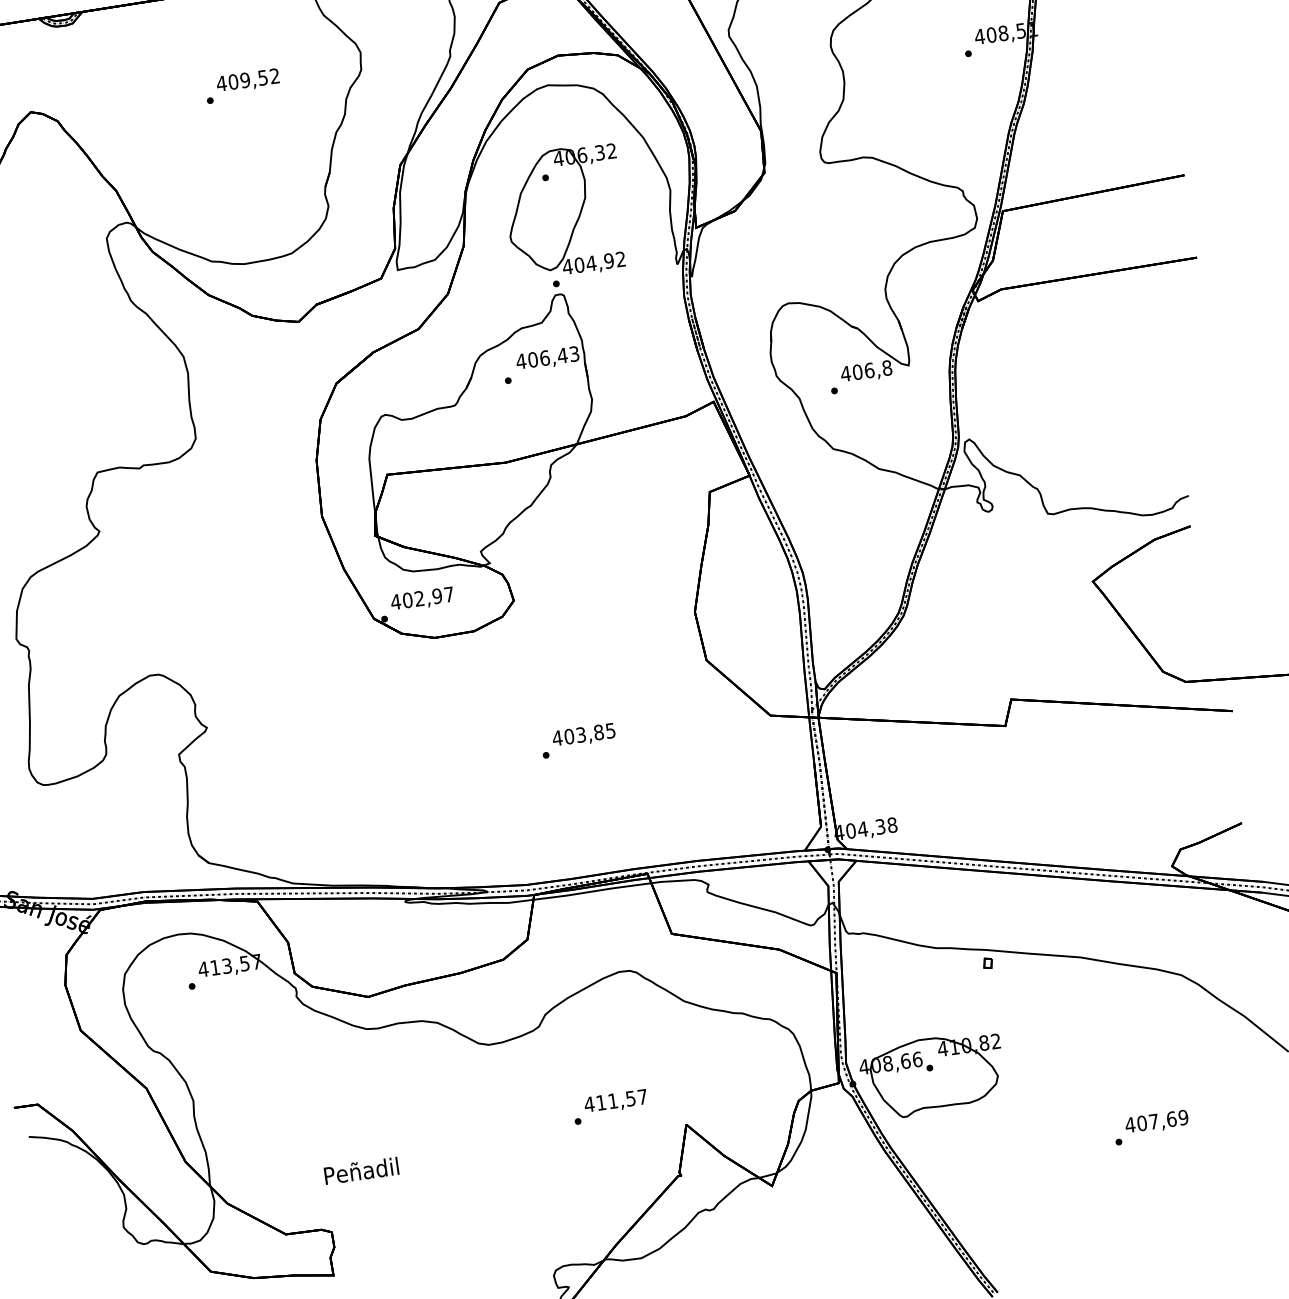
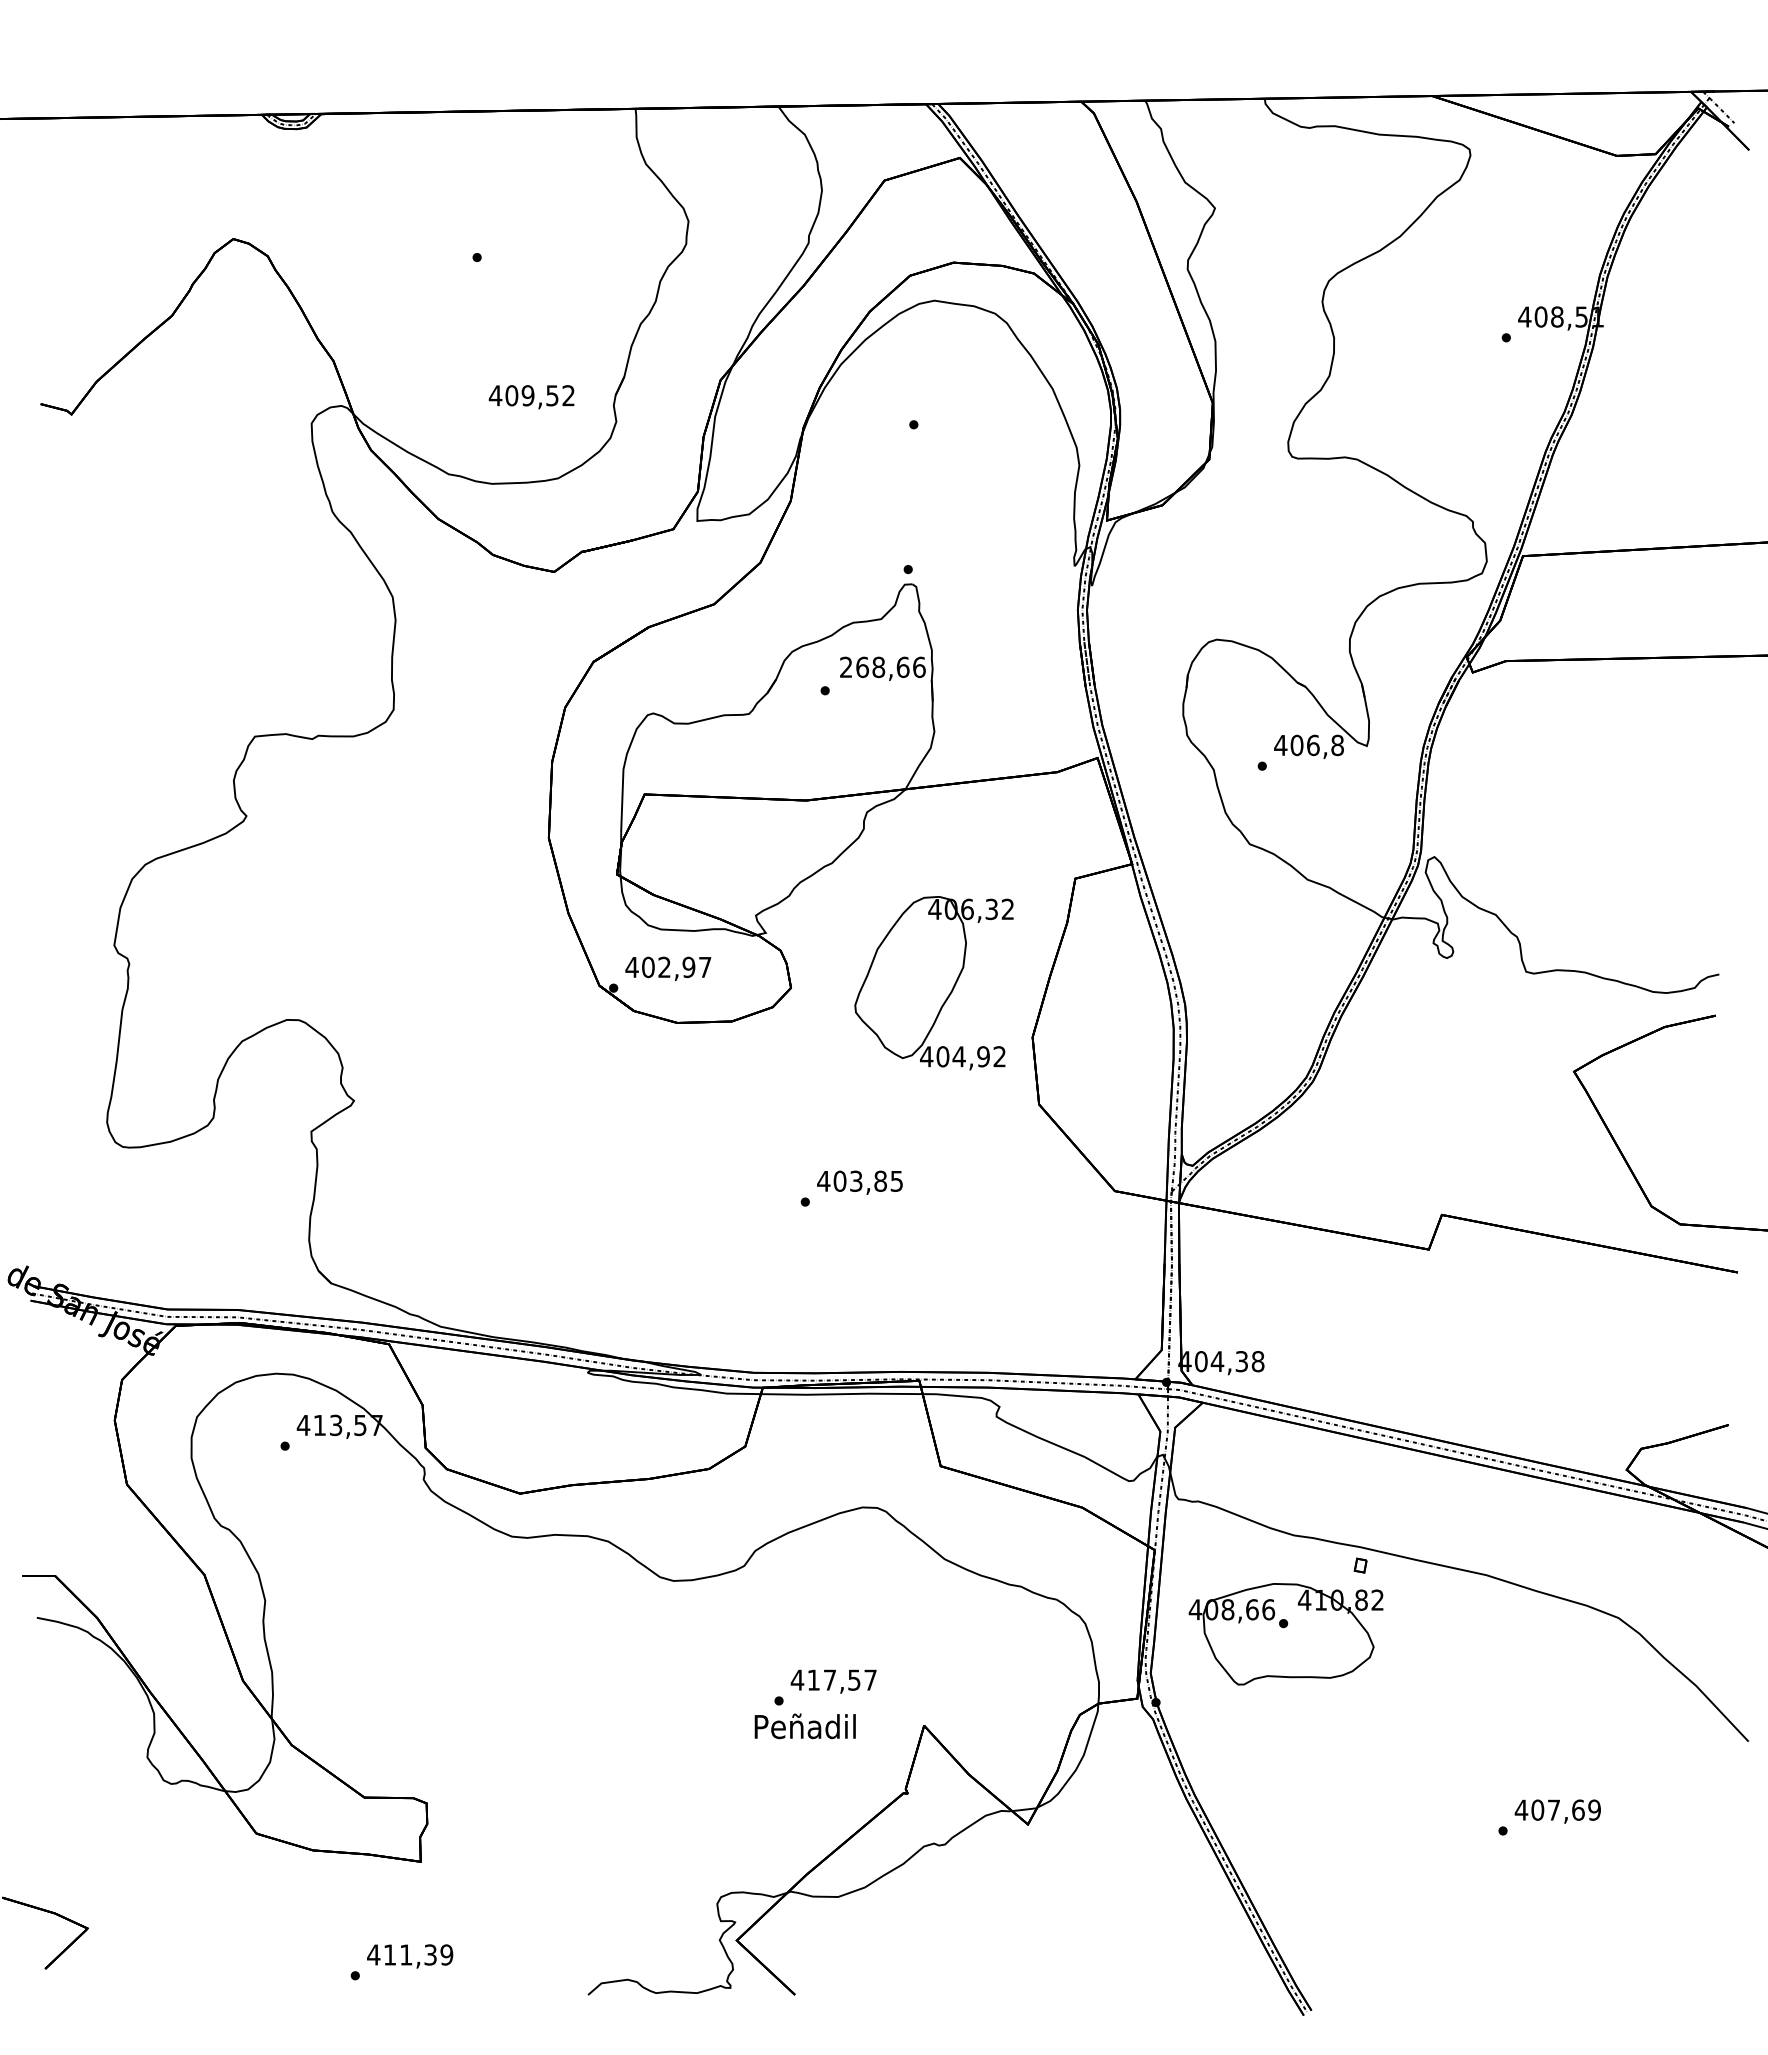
text: (247, 81) -> (531, 397), moved
part: (565, 212) -> (933, 983), moved
text: (547, 357) -> (882, 667), 406,43 -> 268,66
part: (932, 1075) -> (1285, 1634), moved
text: (612, 1100) -> (829, 1679), 411,57 -> 417,57
text: (360, 1171) -> (804, 1726), moved

